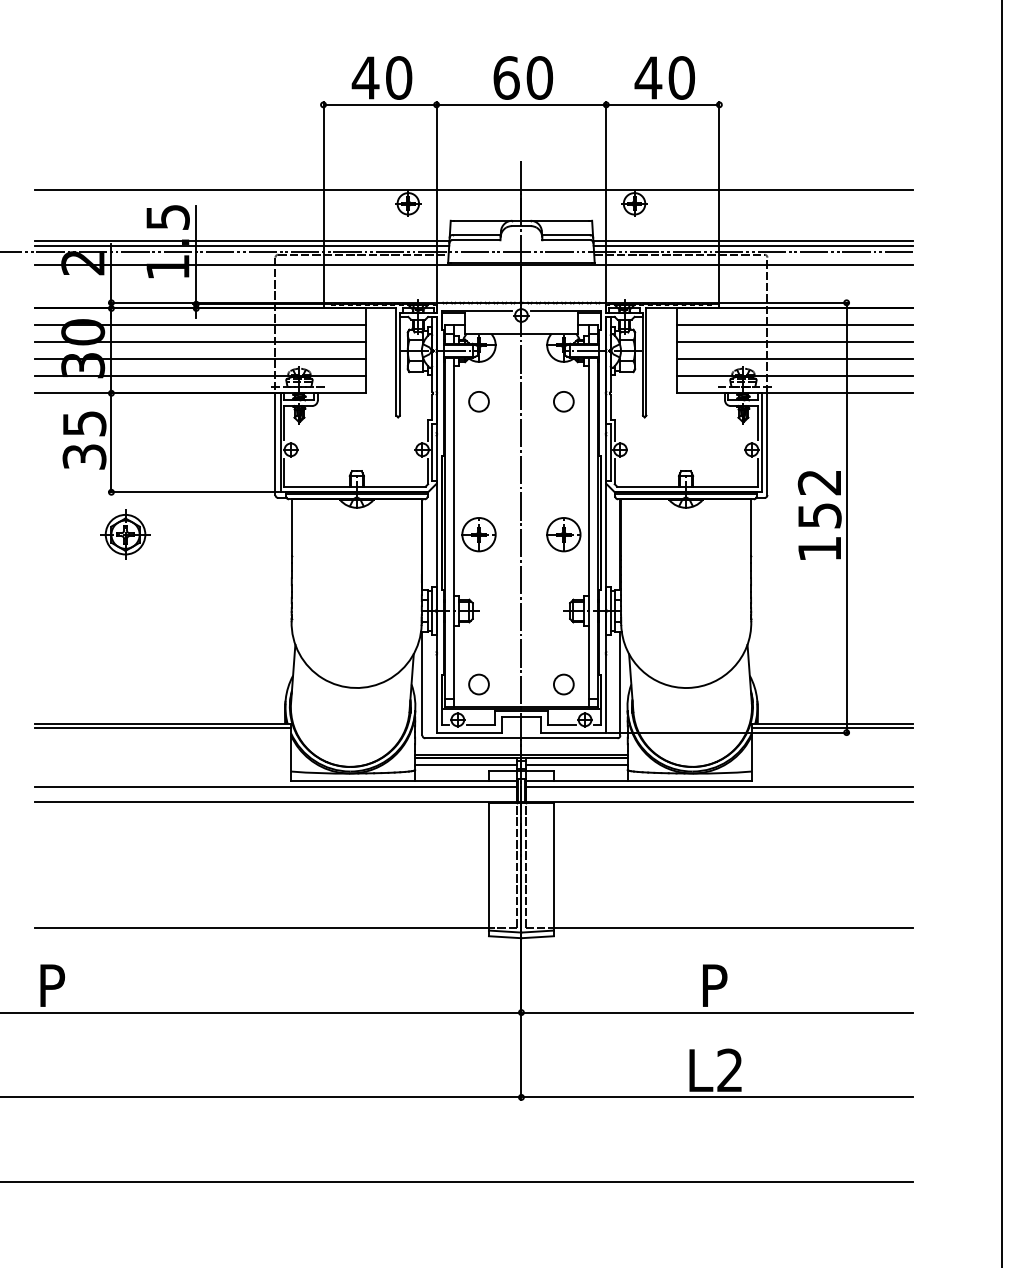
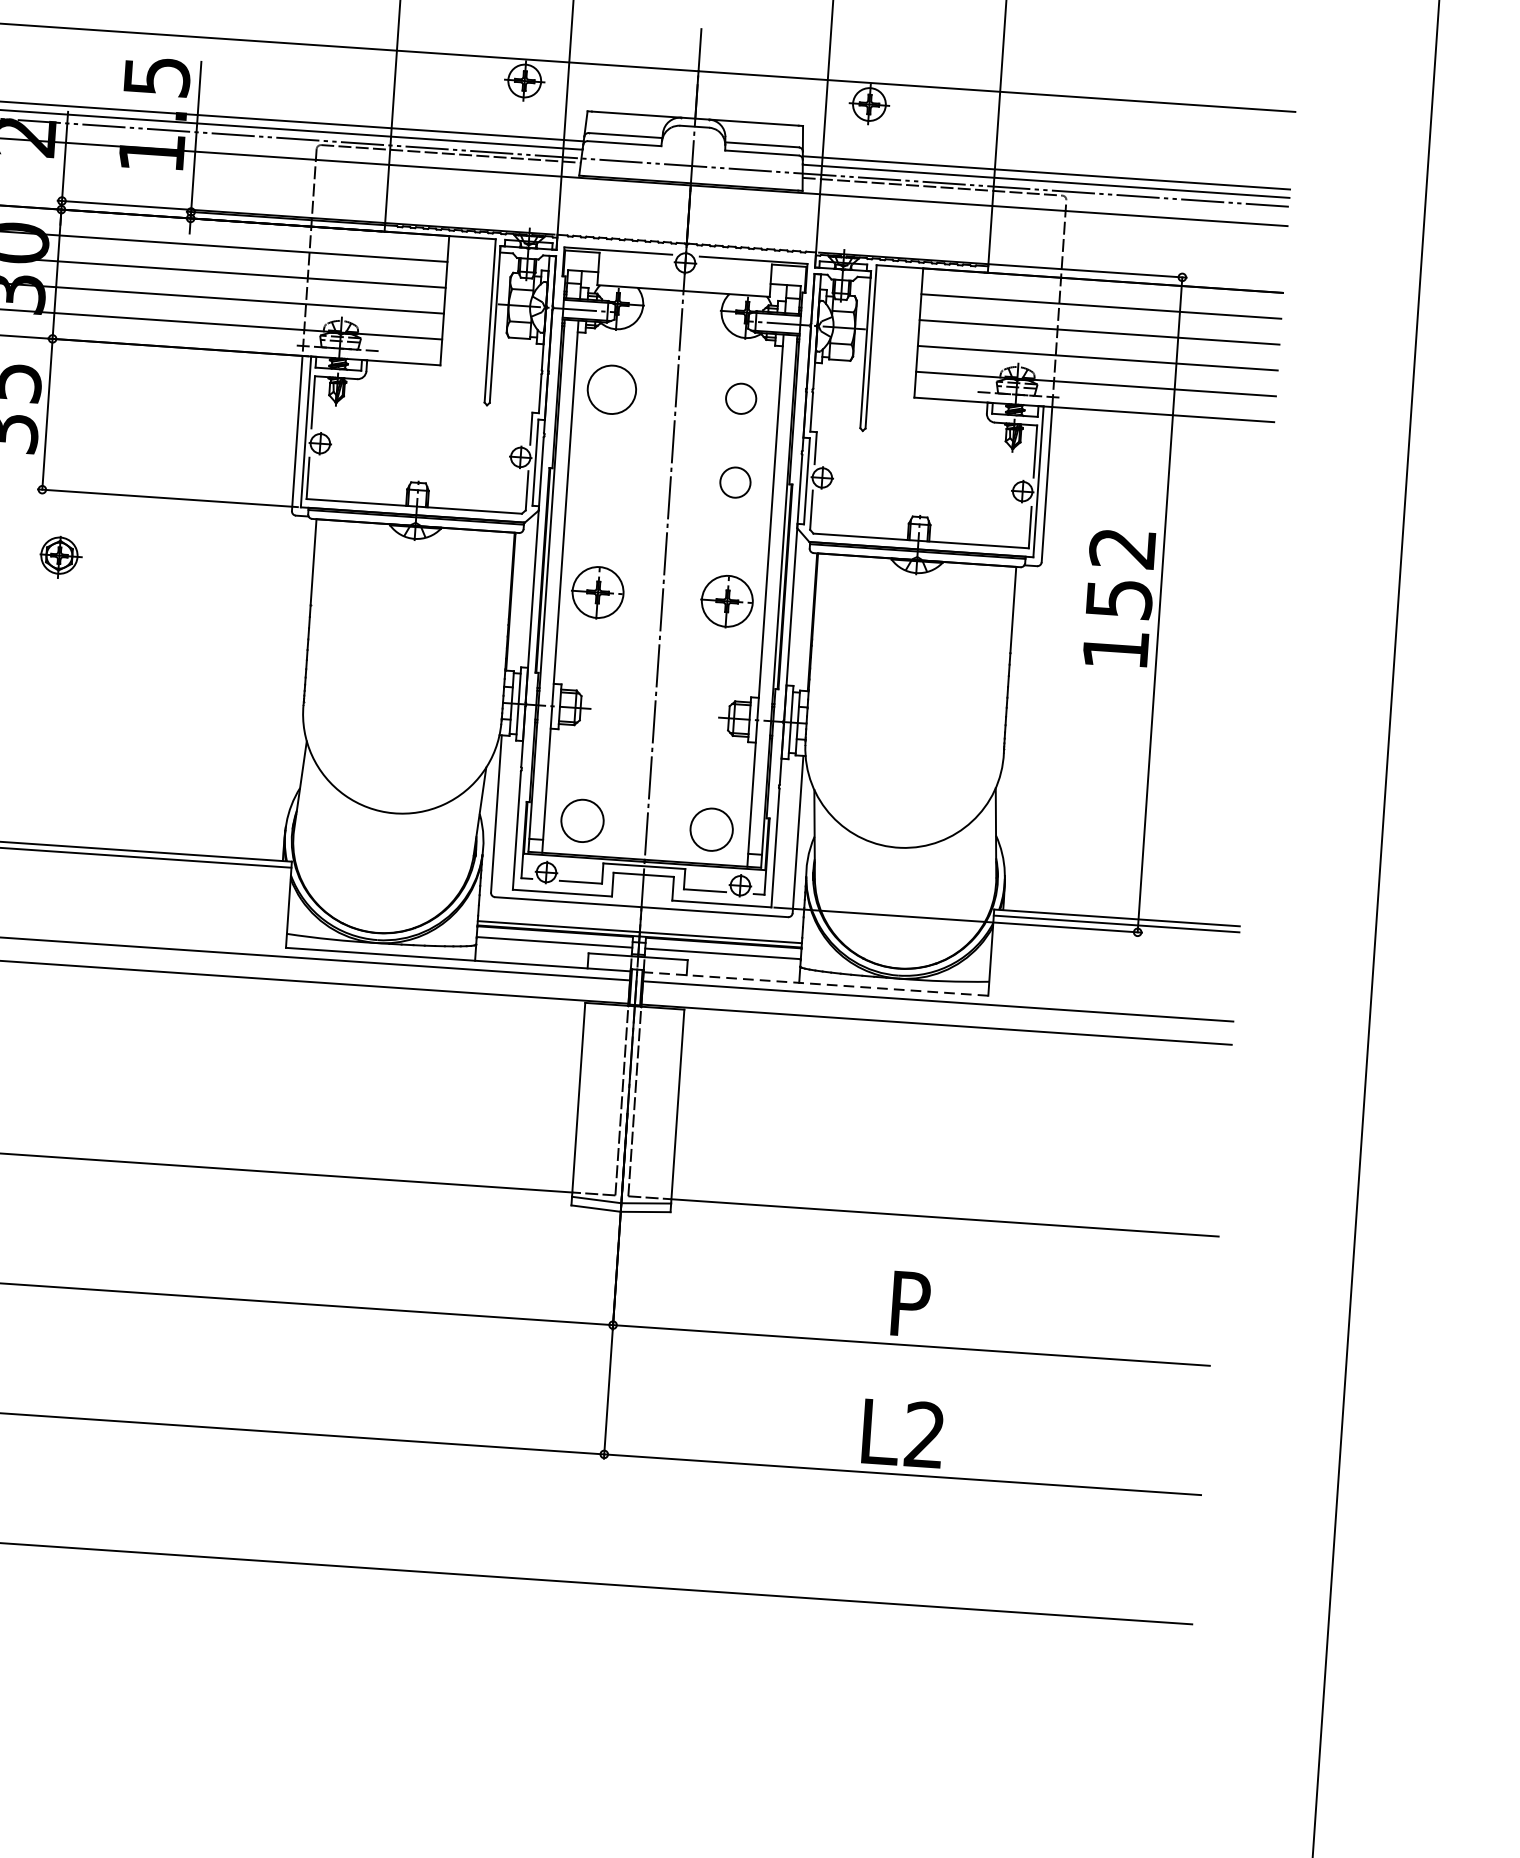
circle: (478, 401) -> (611, 389), size x1.6
circle: (563, 456) -> (734, 482), added
part: (125, 534) -> (59, 555), size x0.6
circle: (478, 684) -> (581, 820), size x1.4
circle: (563, 684) -> (711, 829), size x1.4
line: (638, 780) -> (815, 983), solid -> dashed

